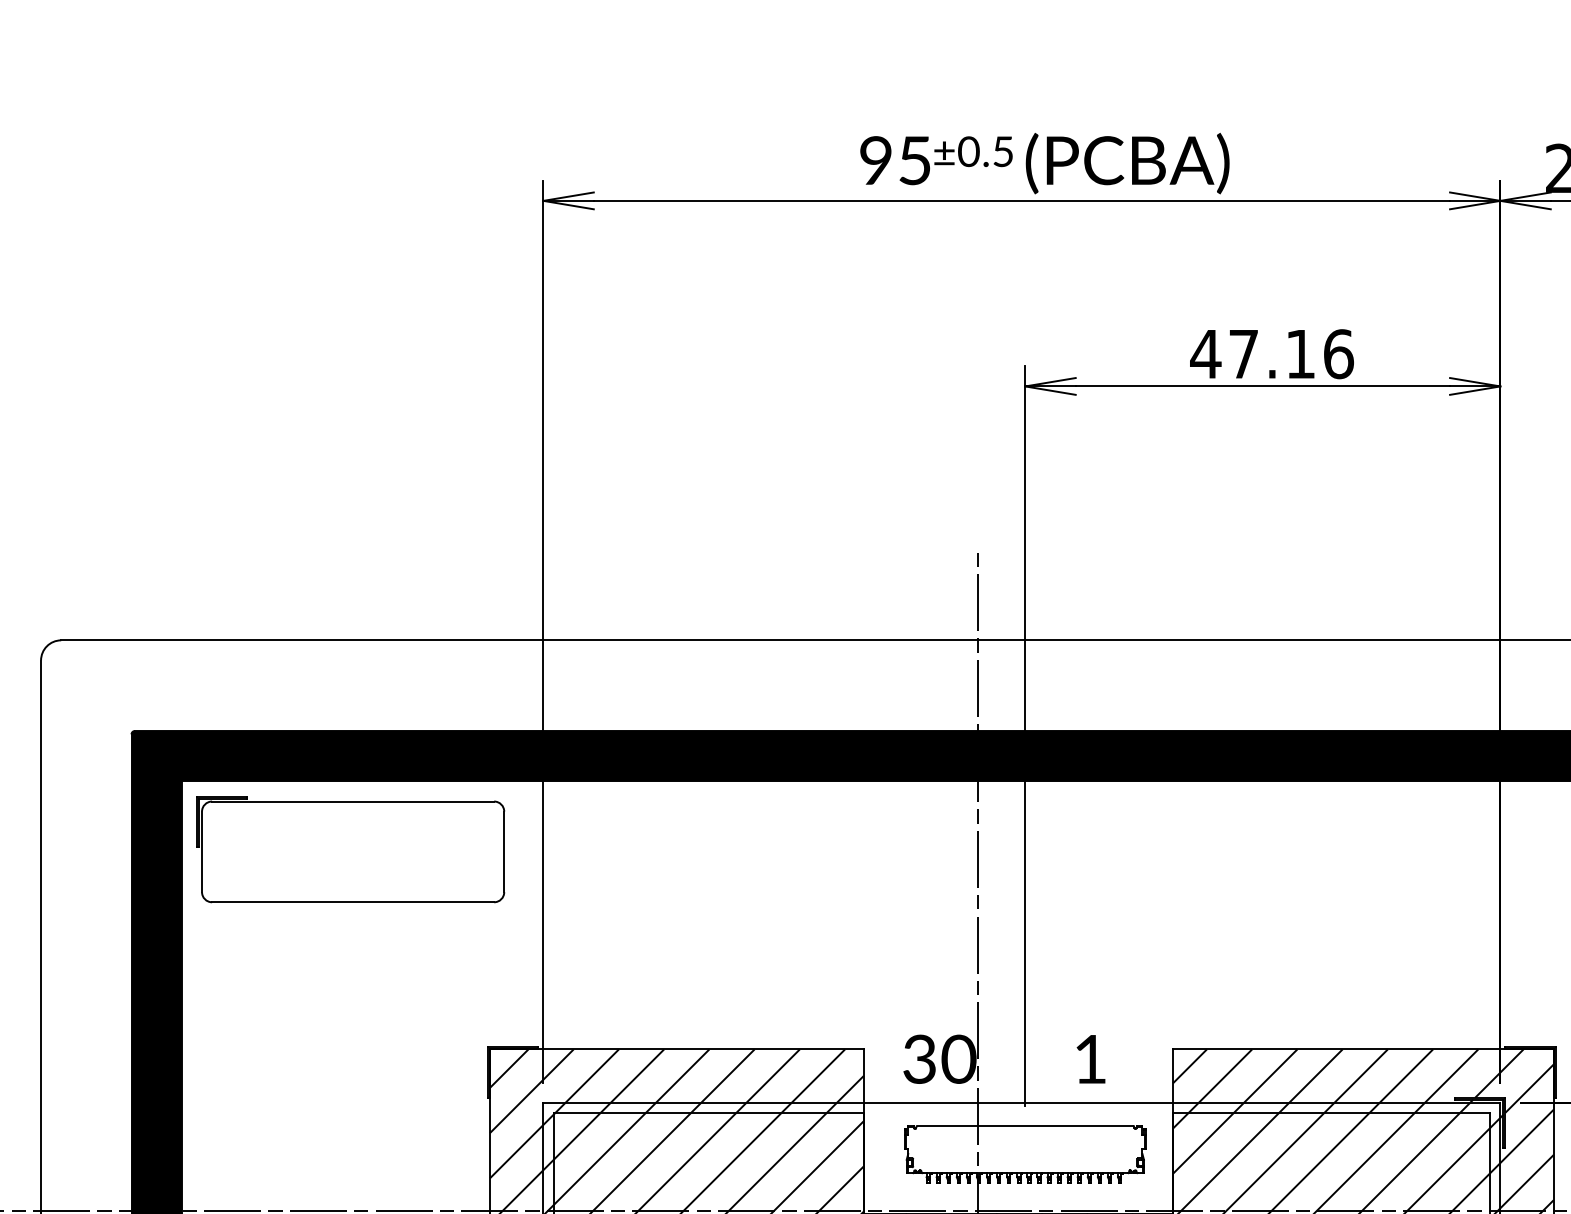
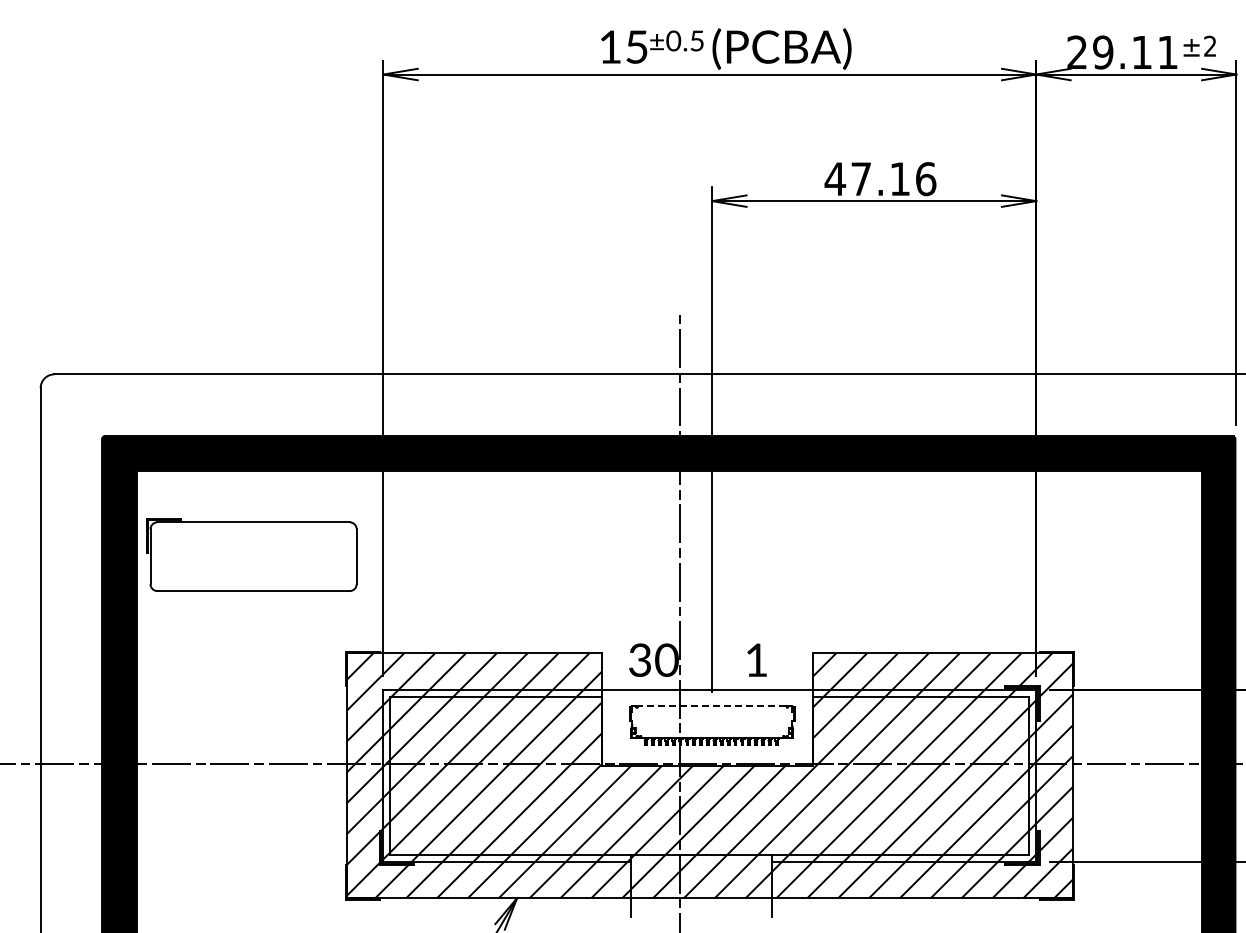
text: (874, 159) -> (609, 46), 95 -> 15
part: (350, 848) -> (251, 554), moved
line: (1025, 1125) -> (712, 705), solid -> dashed

